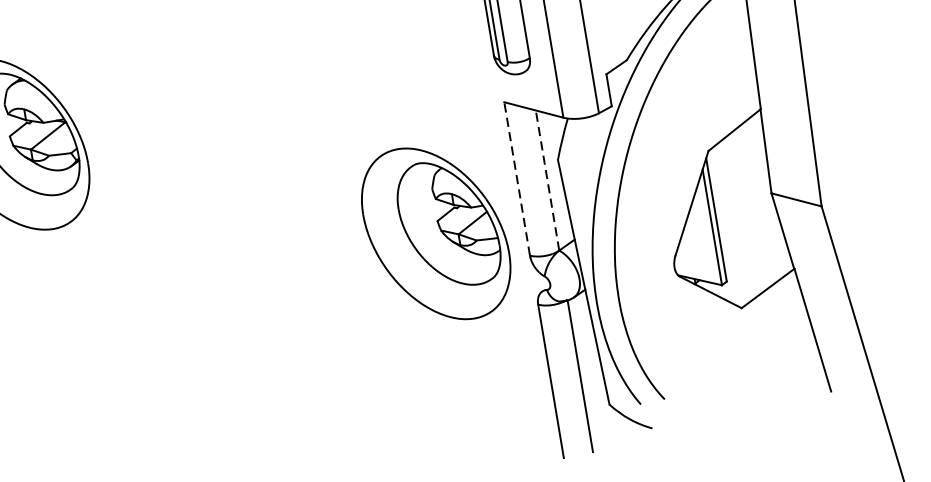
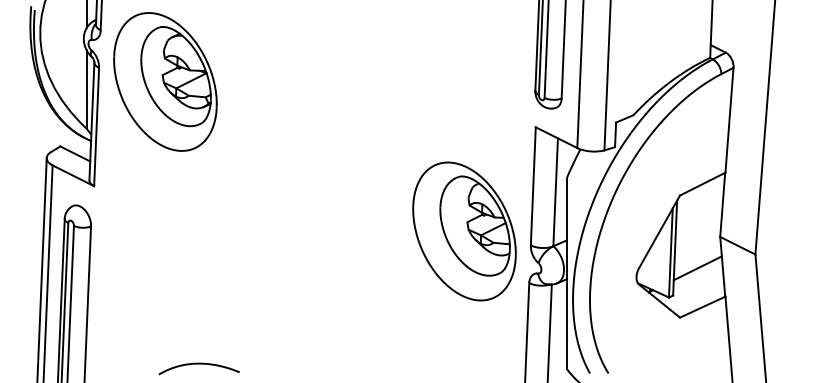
line: (517, 177) -> (533, 185), dashed -> solid
line: (547, 179) -> (555, 191), dashed -> solid
part: (436, 233) -> (464, 231), moved
line: (750, 240) -> (697, 268), added

